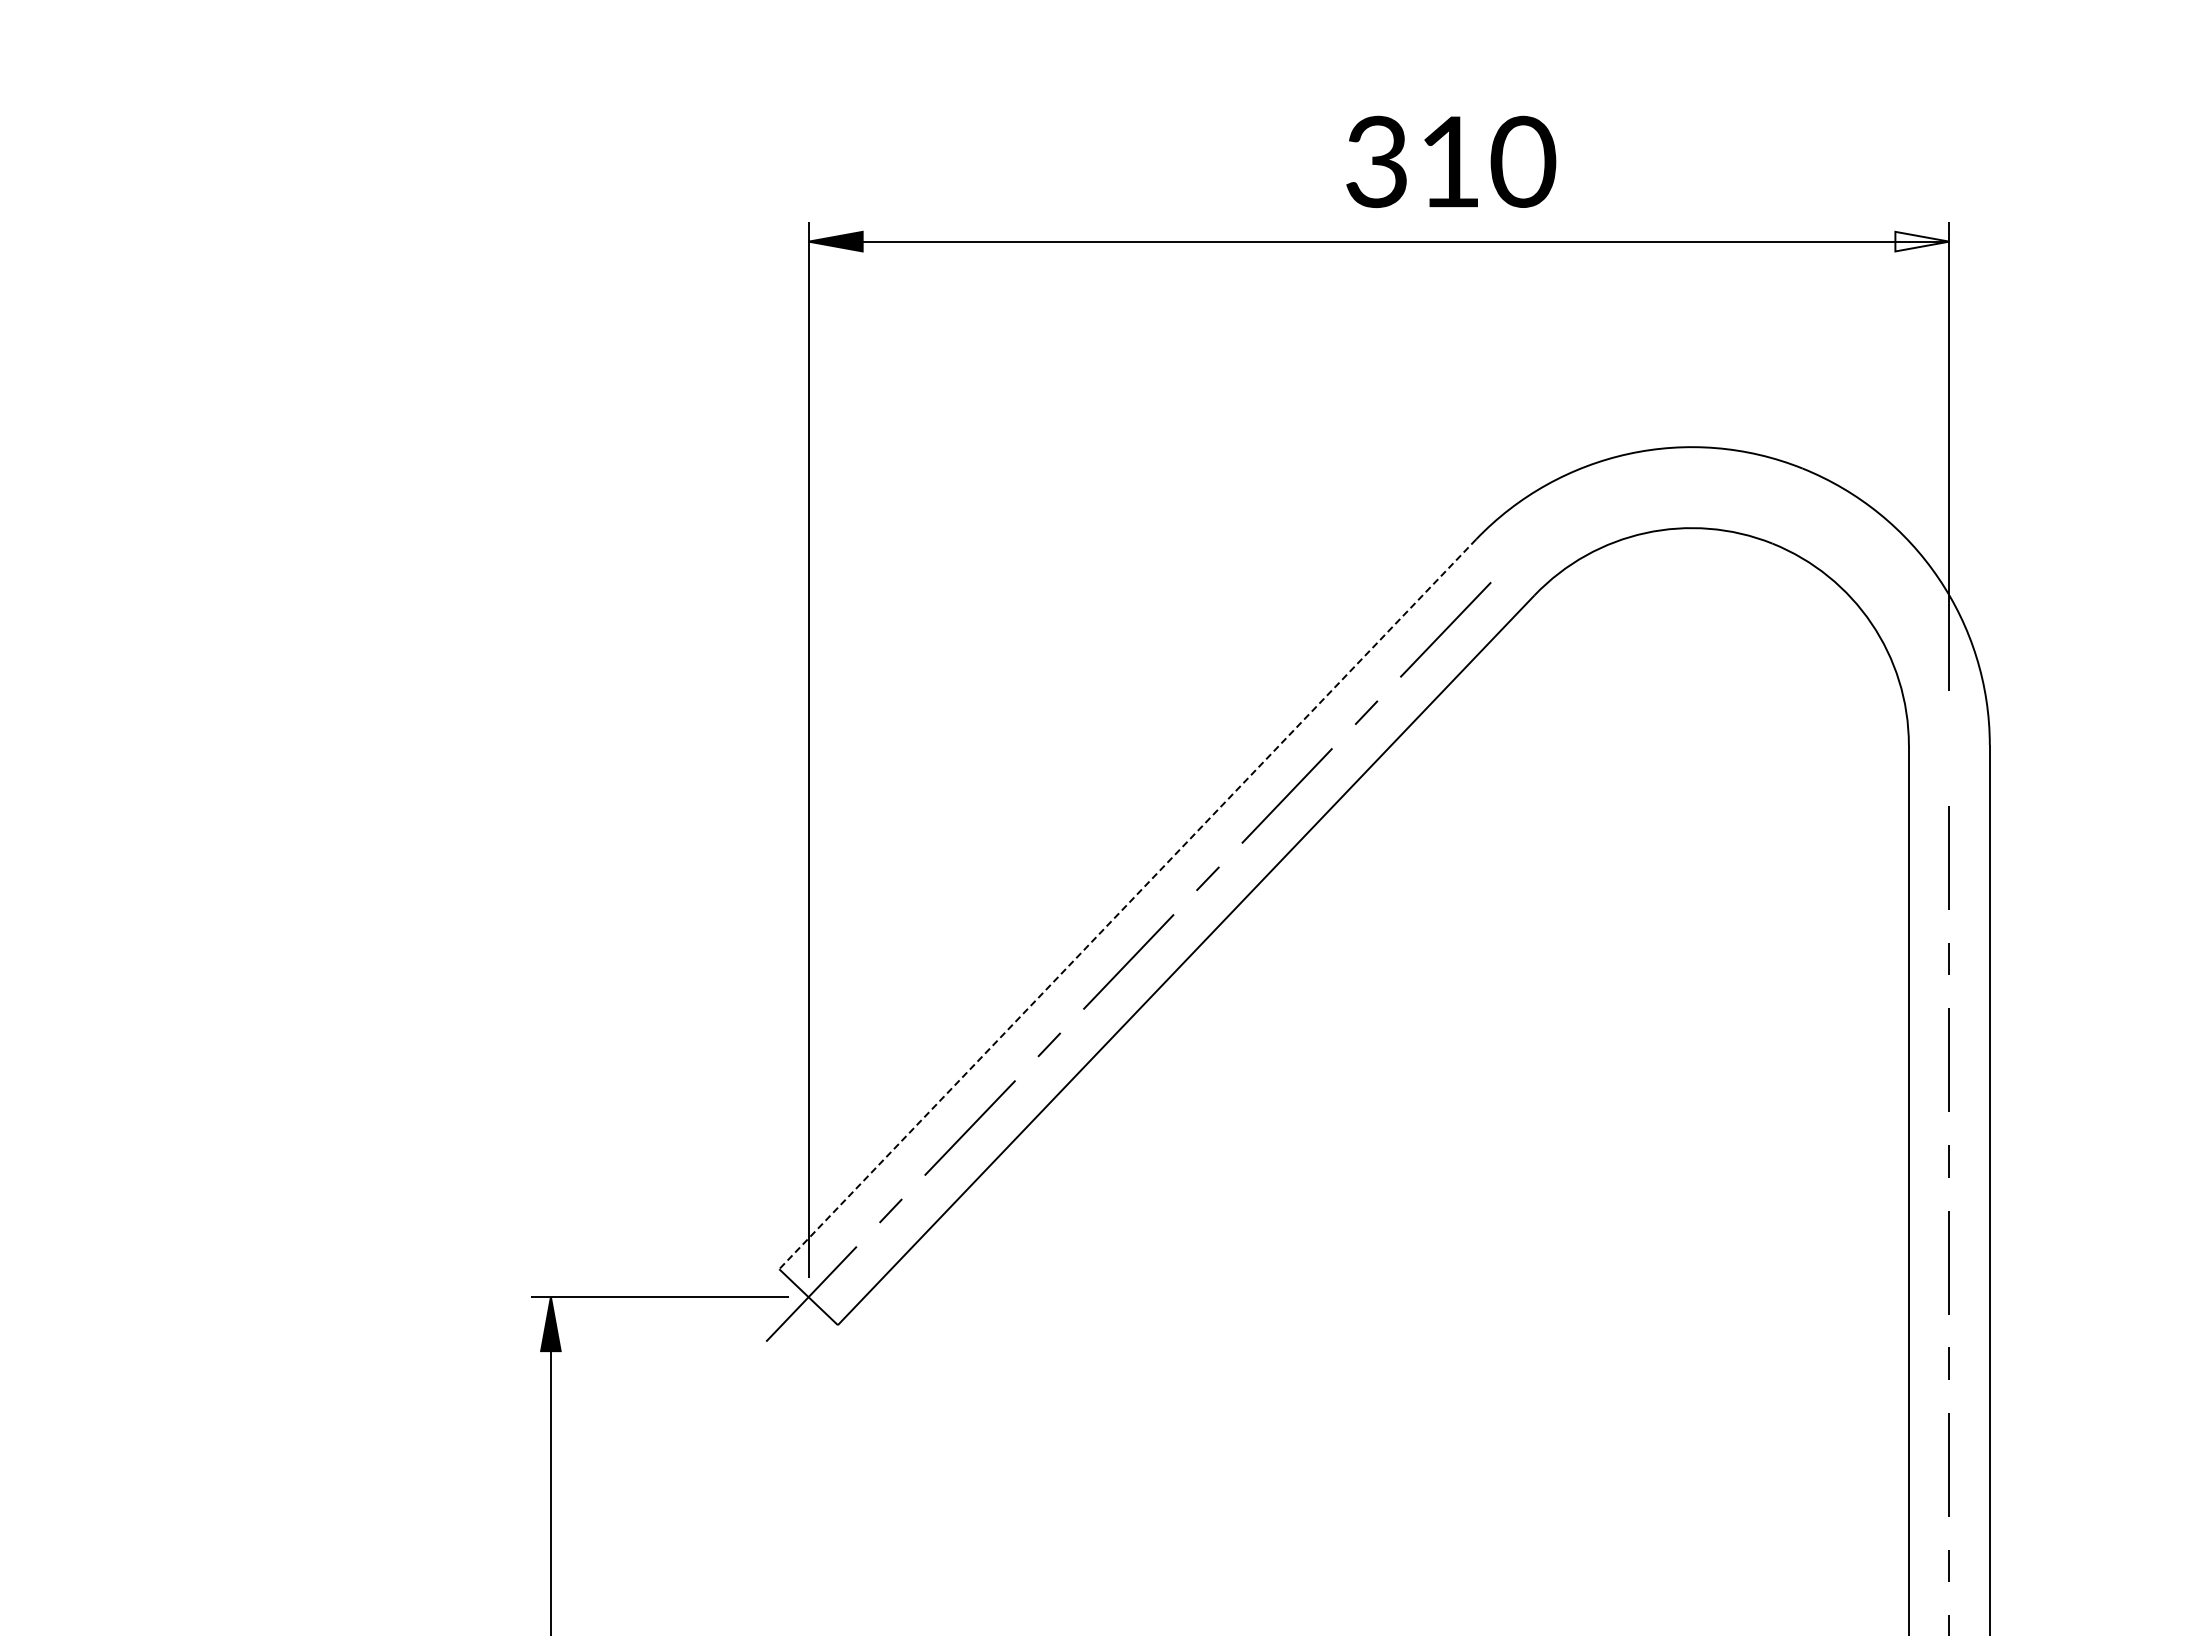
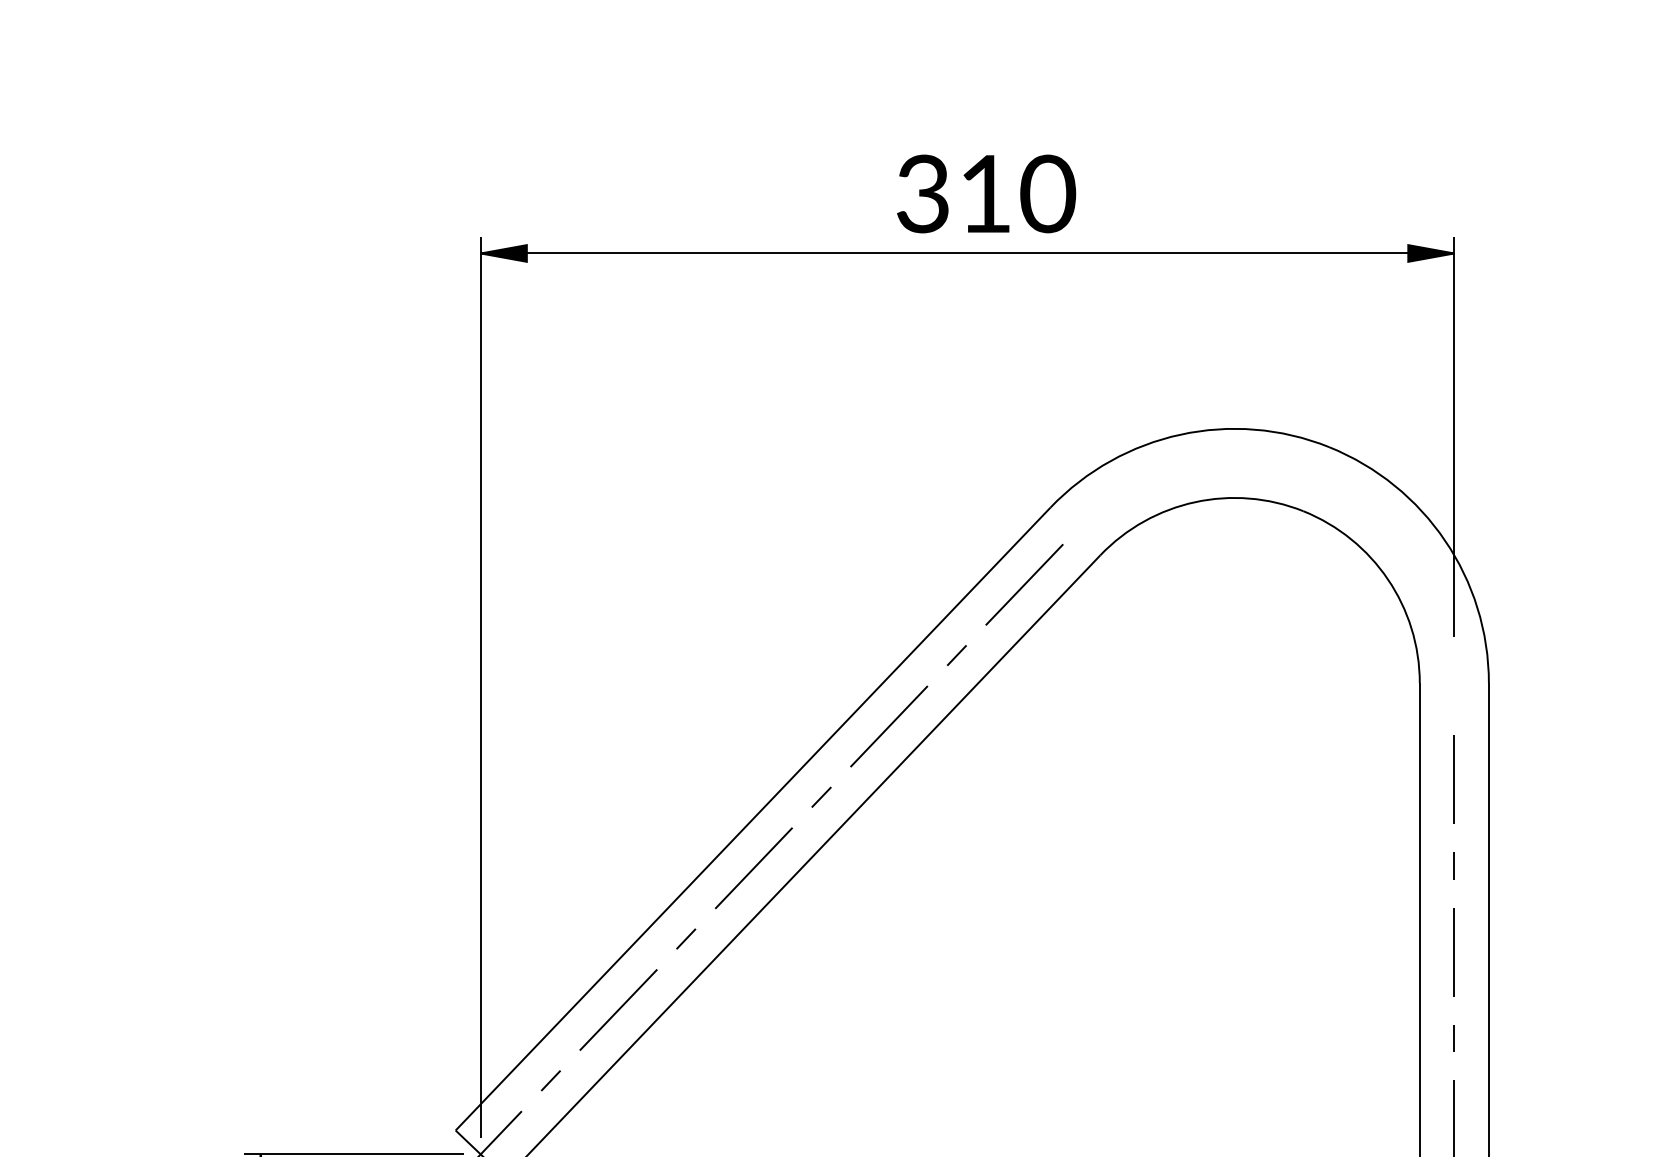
text: (1451, 161) -> (986, 193), moved
fill: (1922, 241) -> (1431, 253), added
line: (1127, 904) -> (752, 819), dashed -> solid

